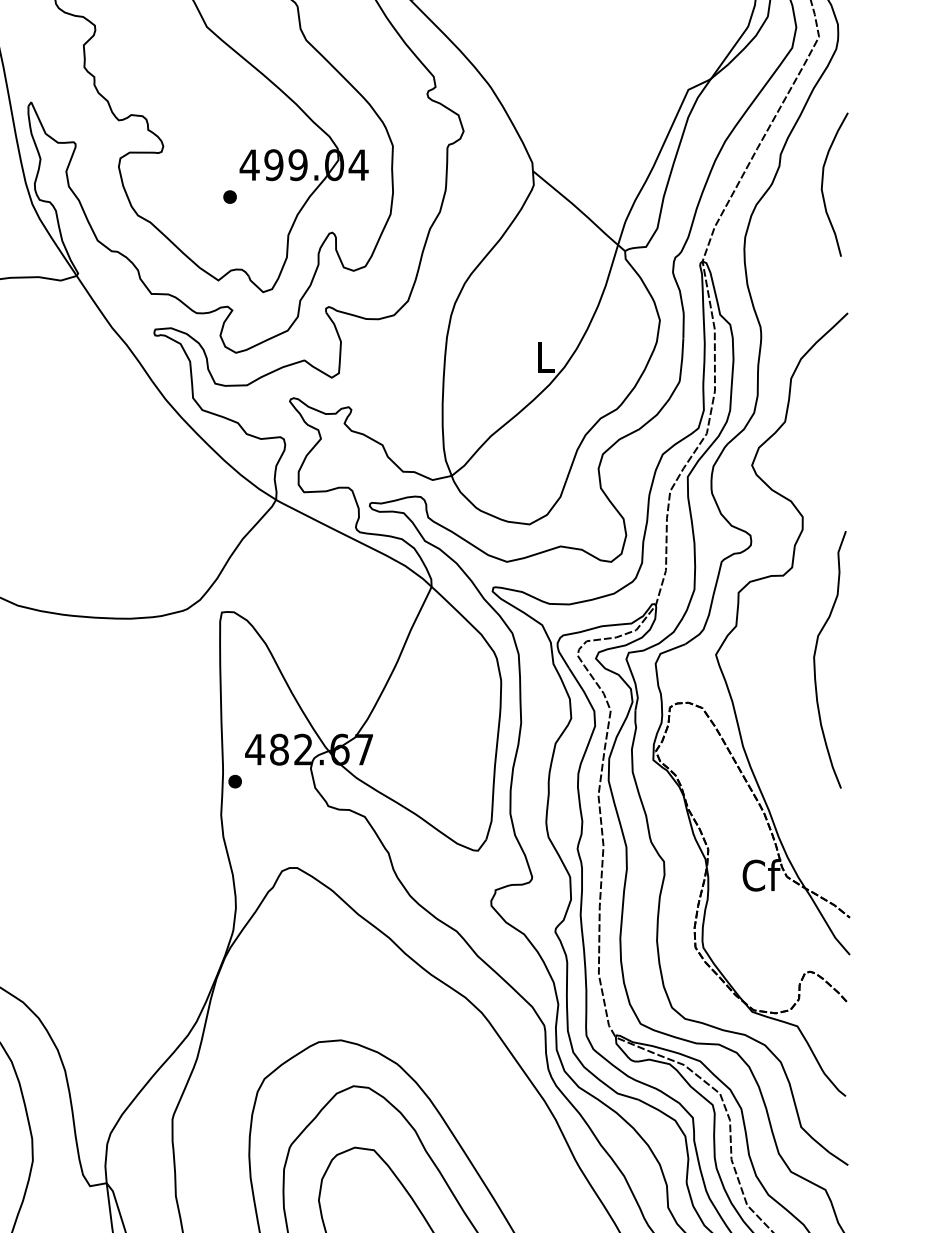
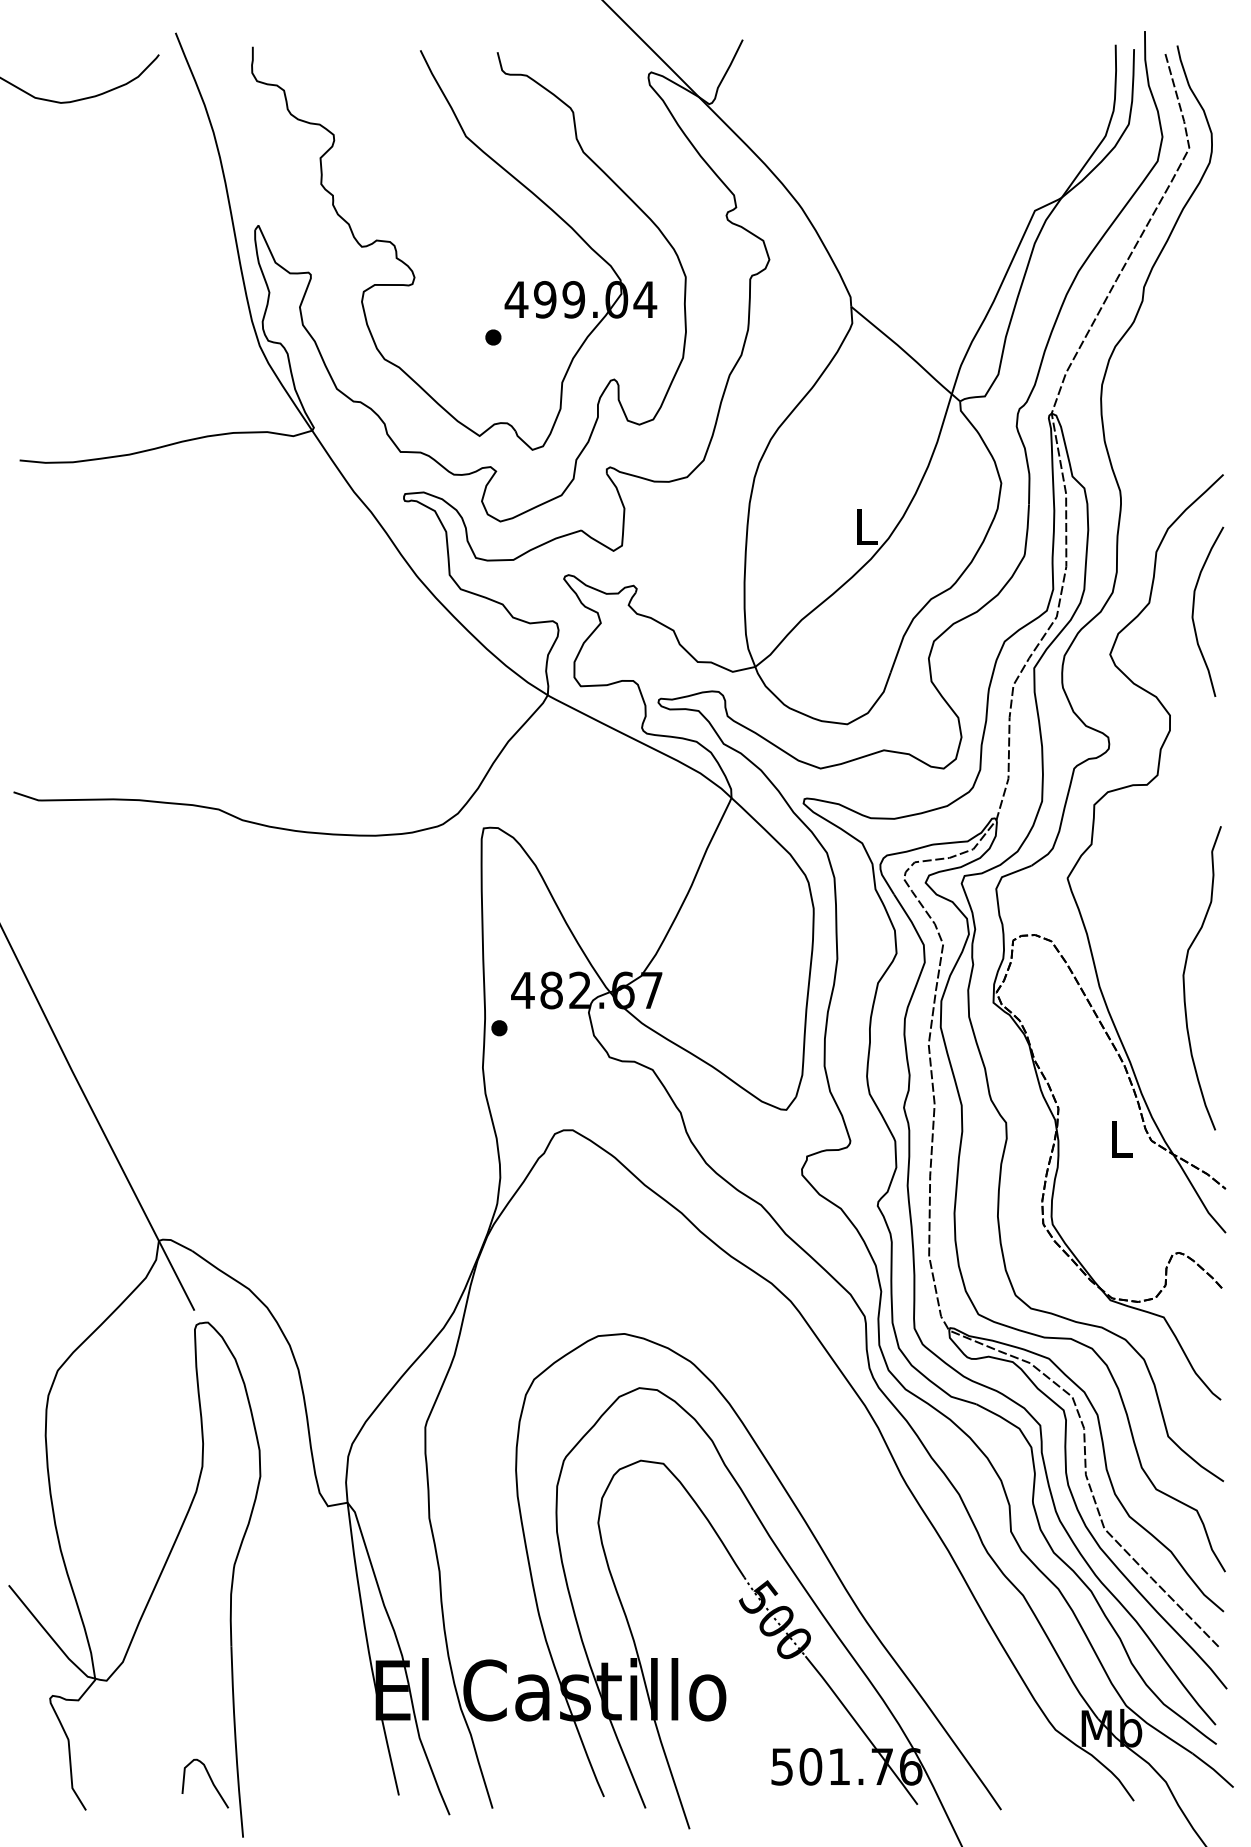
curve: (823, 181) -> (1194, 608), moved
curve: (814, 660) -> (1184, 978), moved
text: (761, 874) -> (1121, 1138), Cf -> L

